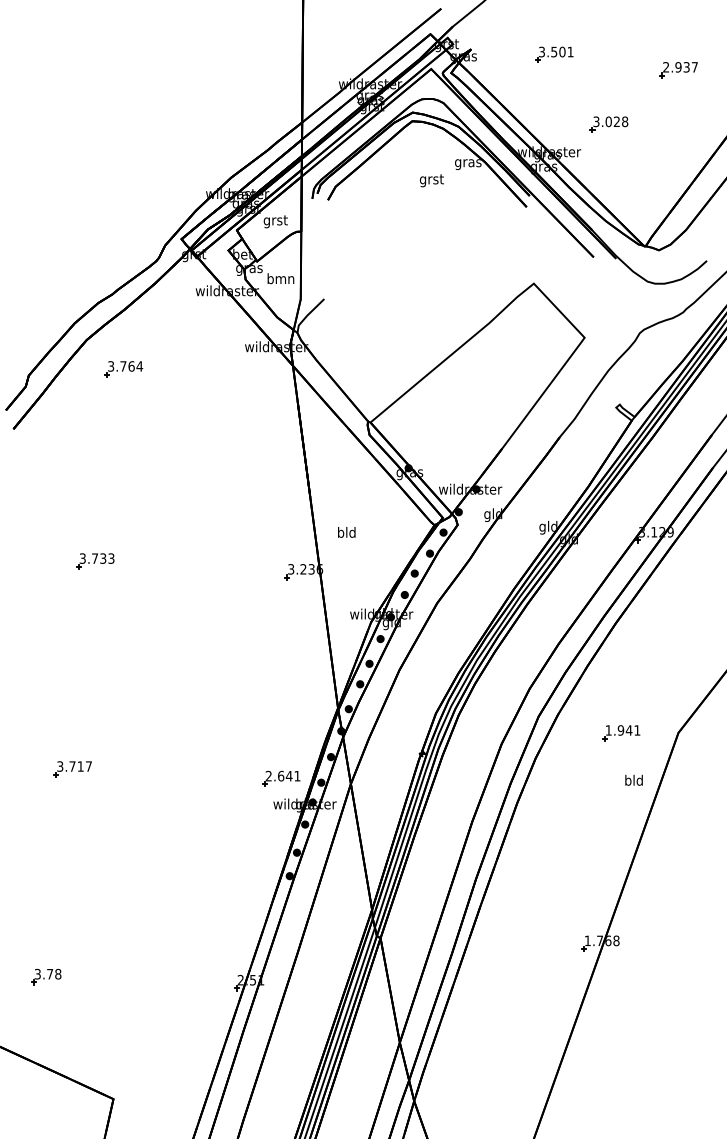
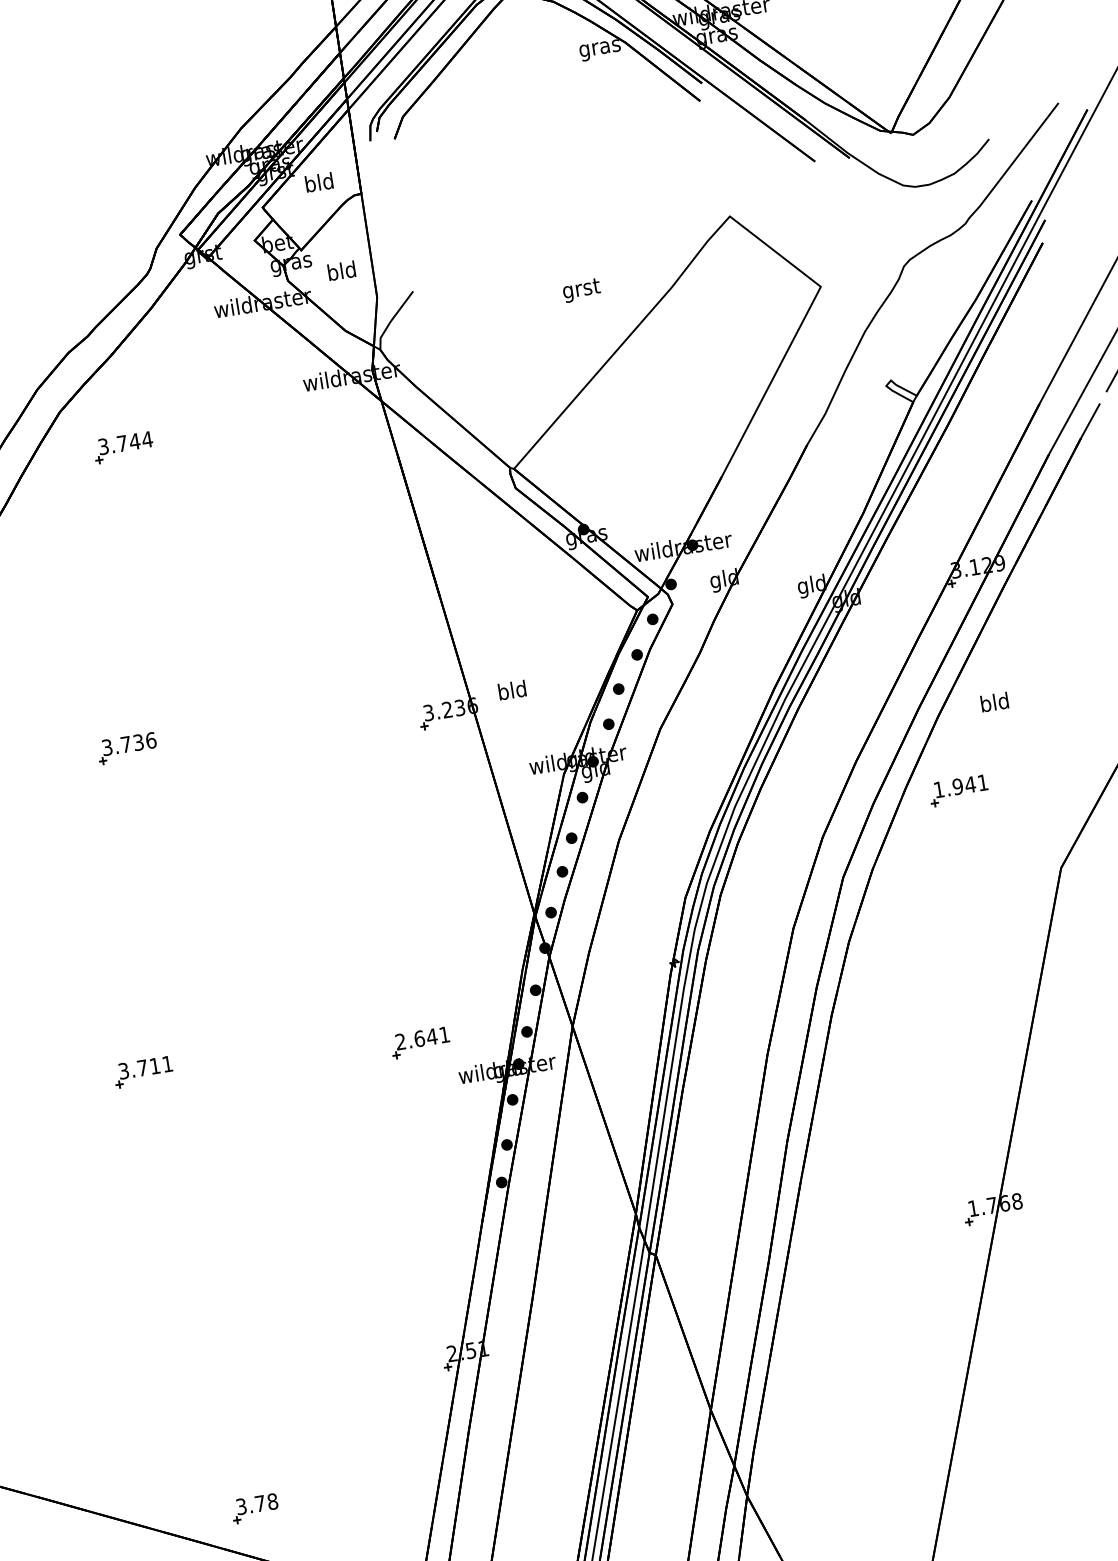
text: (431, 180) -> (581, 290), moved
text: (275, 221) -> (319, 184), grst -> bld
text: (280, 278) -> (341, 270), bmn -> bld
text: (131, 366) -> (134, 441), 3.764 -> 3.744
text: (346, 532) -> (511, 690), moved
text: (111, 558) -> (151, 740), 3.733 -> 3.736
part: (621, 733) -> (959, 791), moved
text: (88, 766) -> (166, 1064), 3.717 -> 3.711
part: (281, 778) -> (420, 1042), moved
text: (633, 779) -> (993, 701), moved
part: (46, 976) -> (255, 1508), moved

